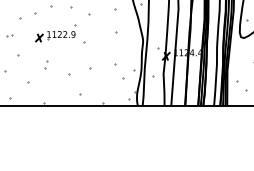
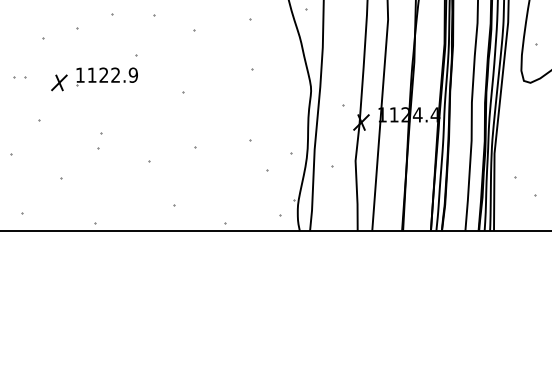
part: (55, 33) -> (94, 72), moved

